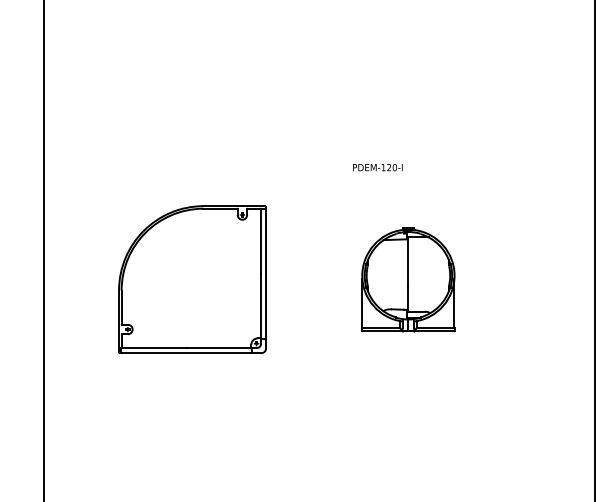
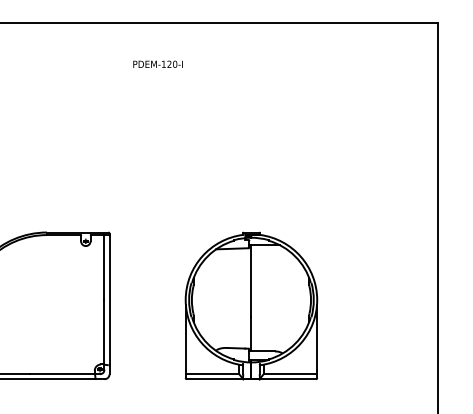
text: (377, 167) -> (157, 64), moved
part: (408, 279) -> (251, 305), size x1.43

